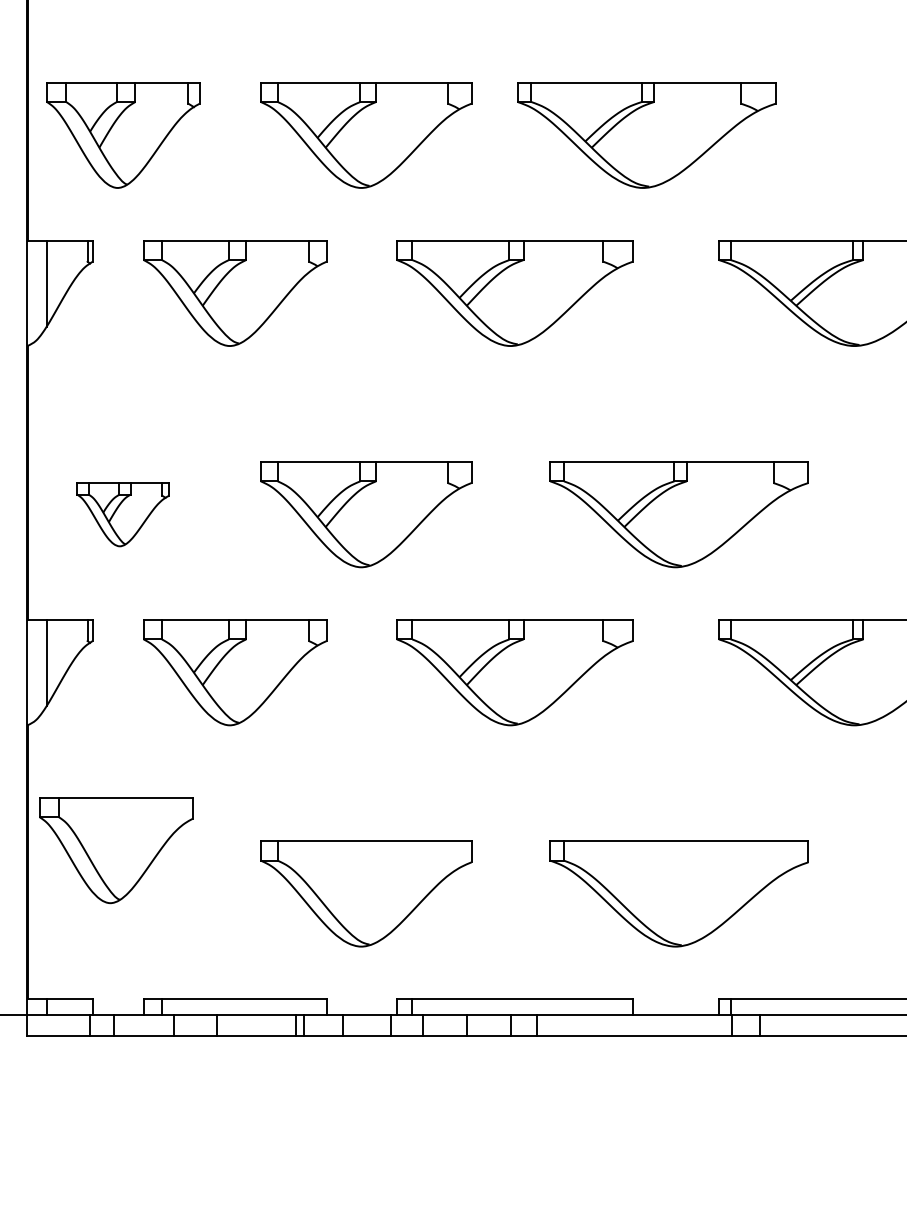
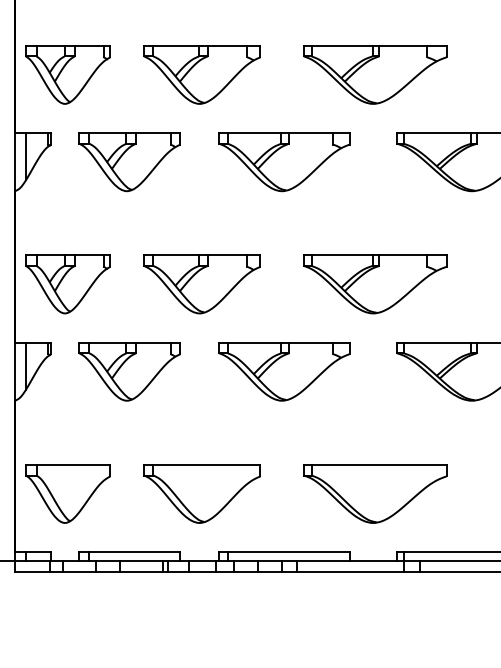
part: (647, 134) -> (375, 74), moved
part: (122, 514) -> (67, 284), size x1.67
part: (114, 849) -> (67, 493), moved

